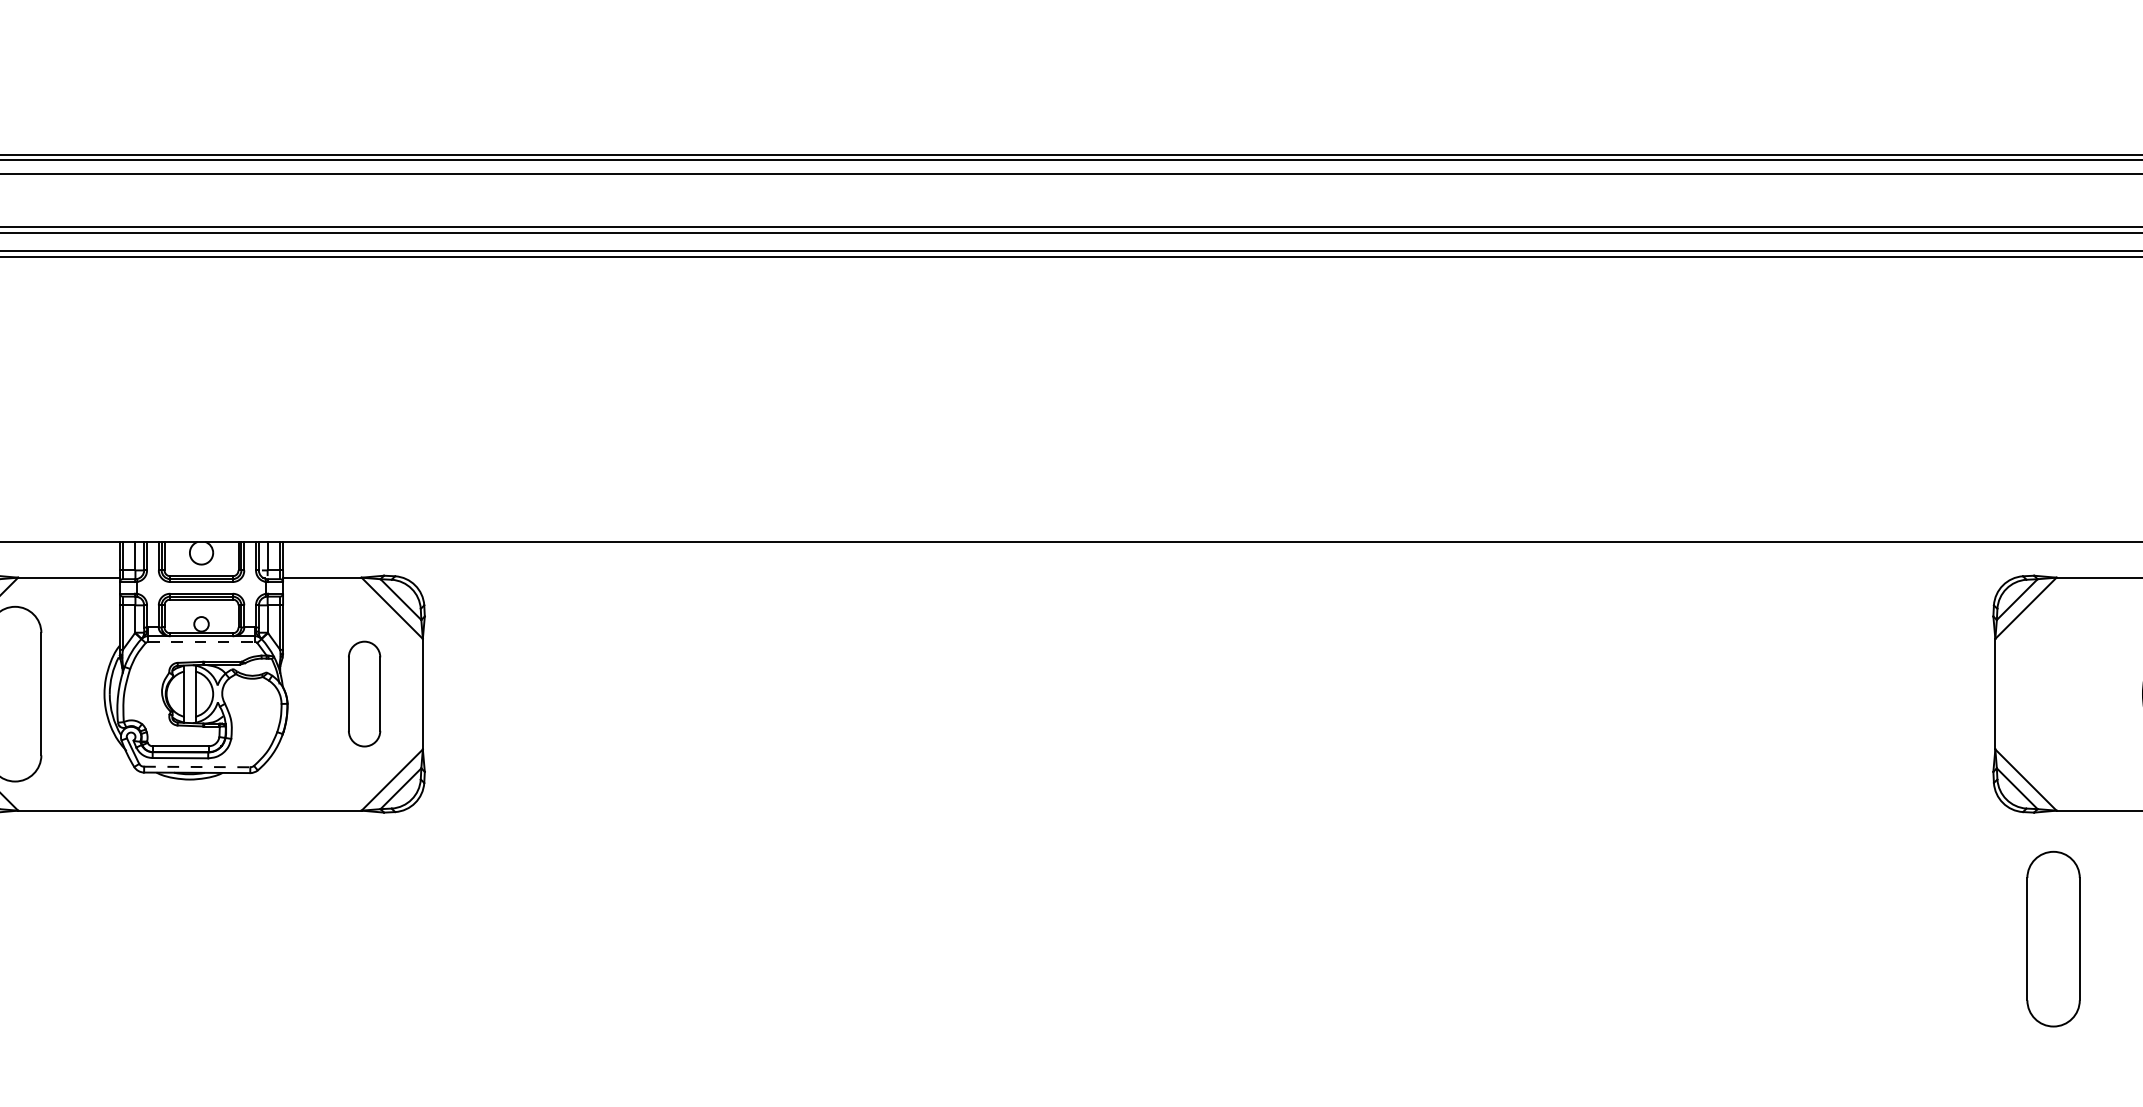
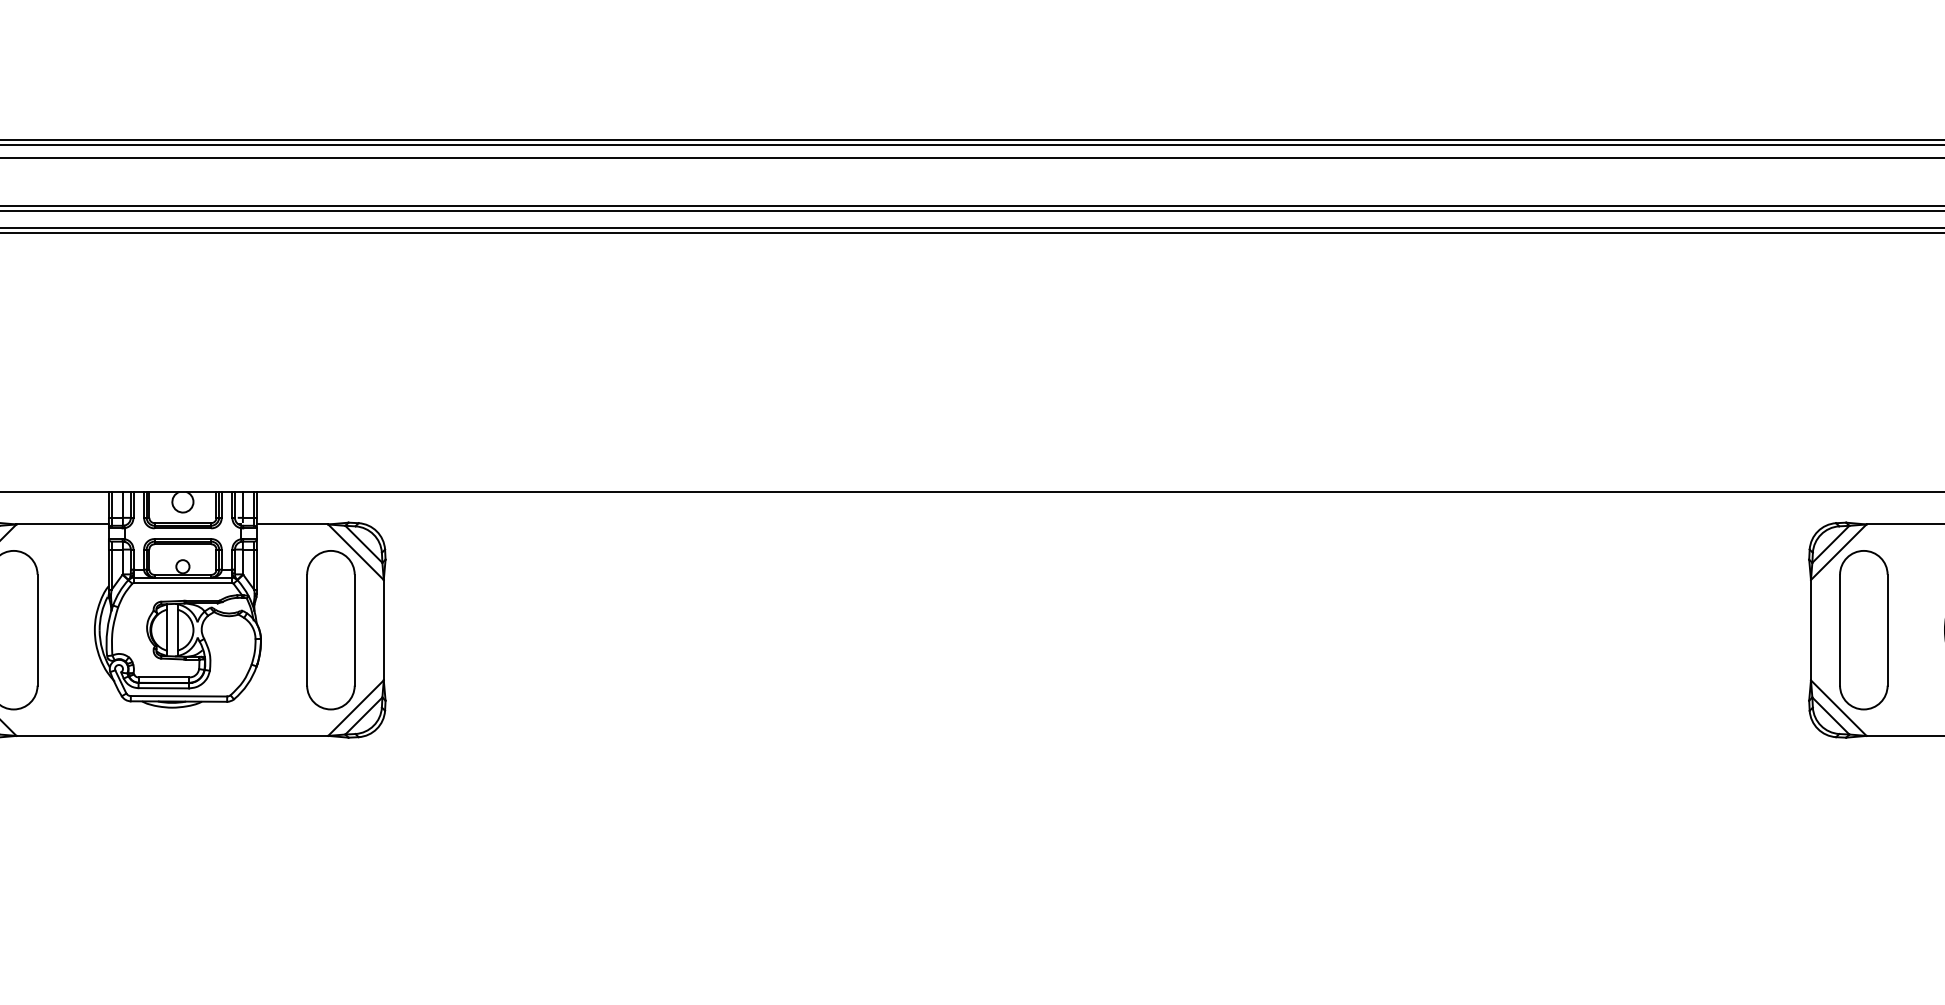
line: (201, 642) -> (182, 583), dashed -> solid
part: (364, 693) -> (330, 629), size x1.67
line: (197, 767) -> (179, 696), dashed -> solid
part: (2053, 938) -> (1863, 629), moved

